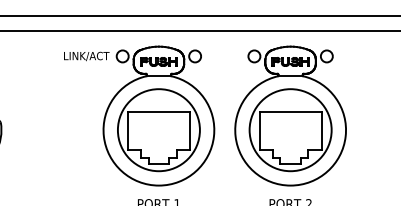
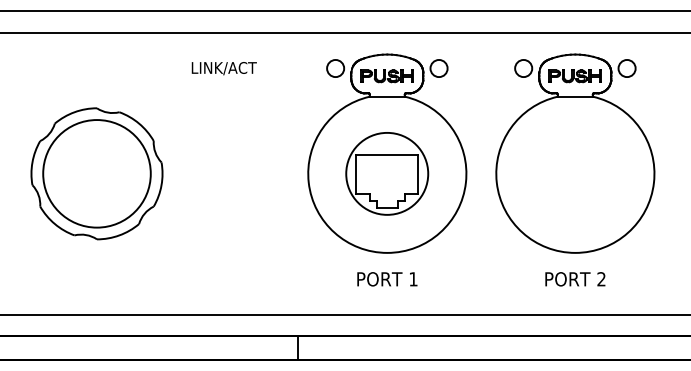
text: (86, 56) -> (223, 68), moved
part: (158, 129) -> (386, 173), size x0.7
part: (290, 129) -> (574, 173), removed

